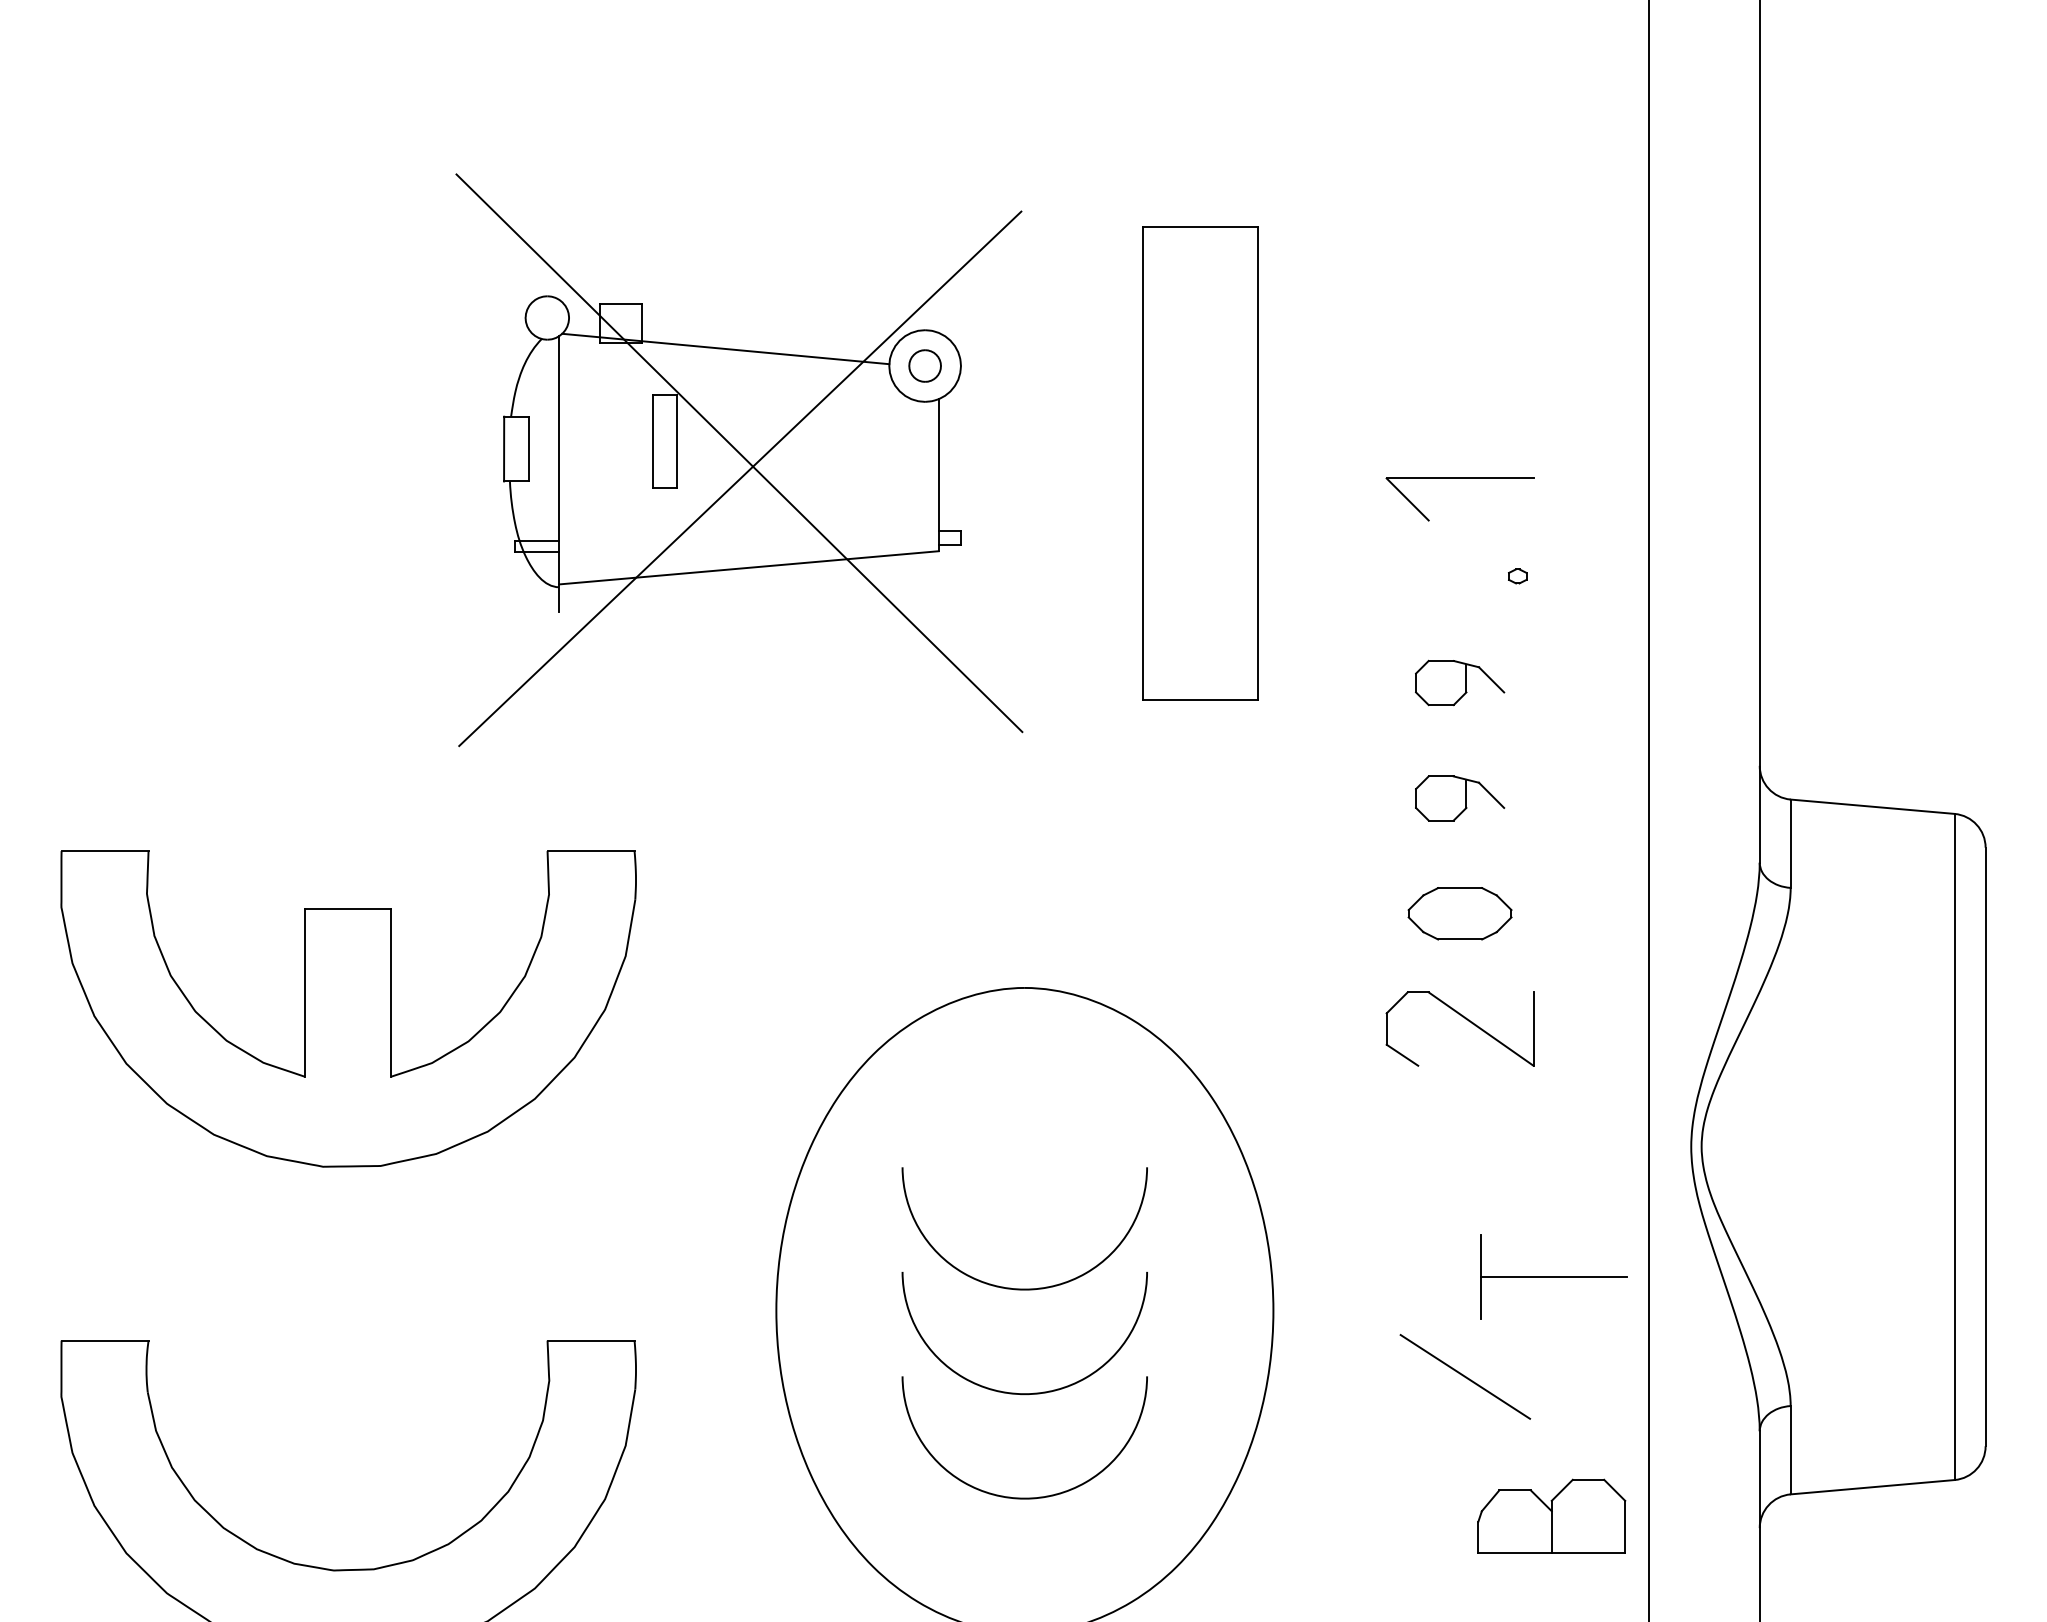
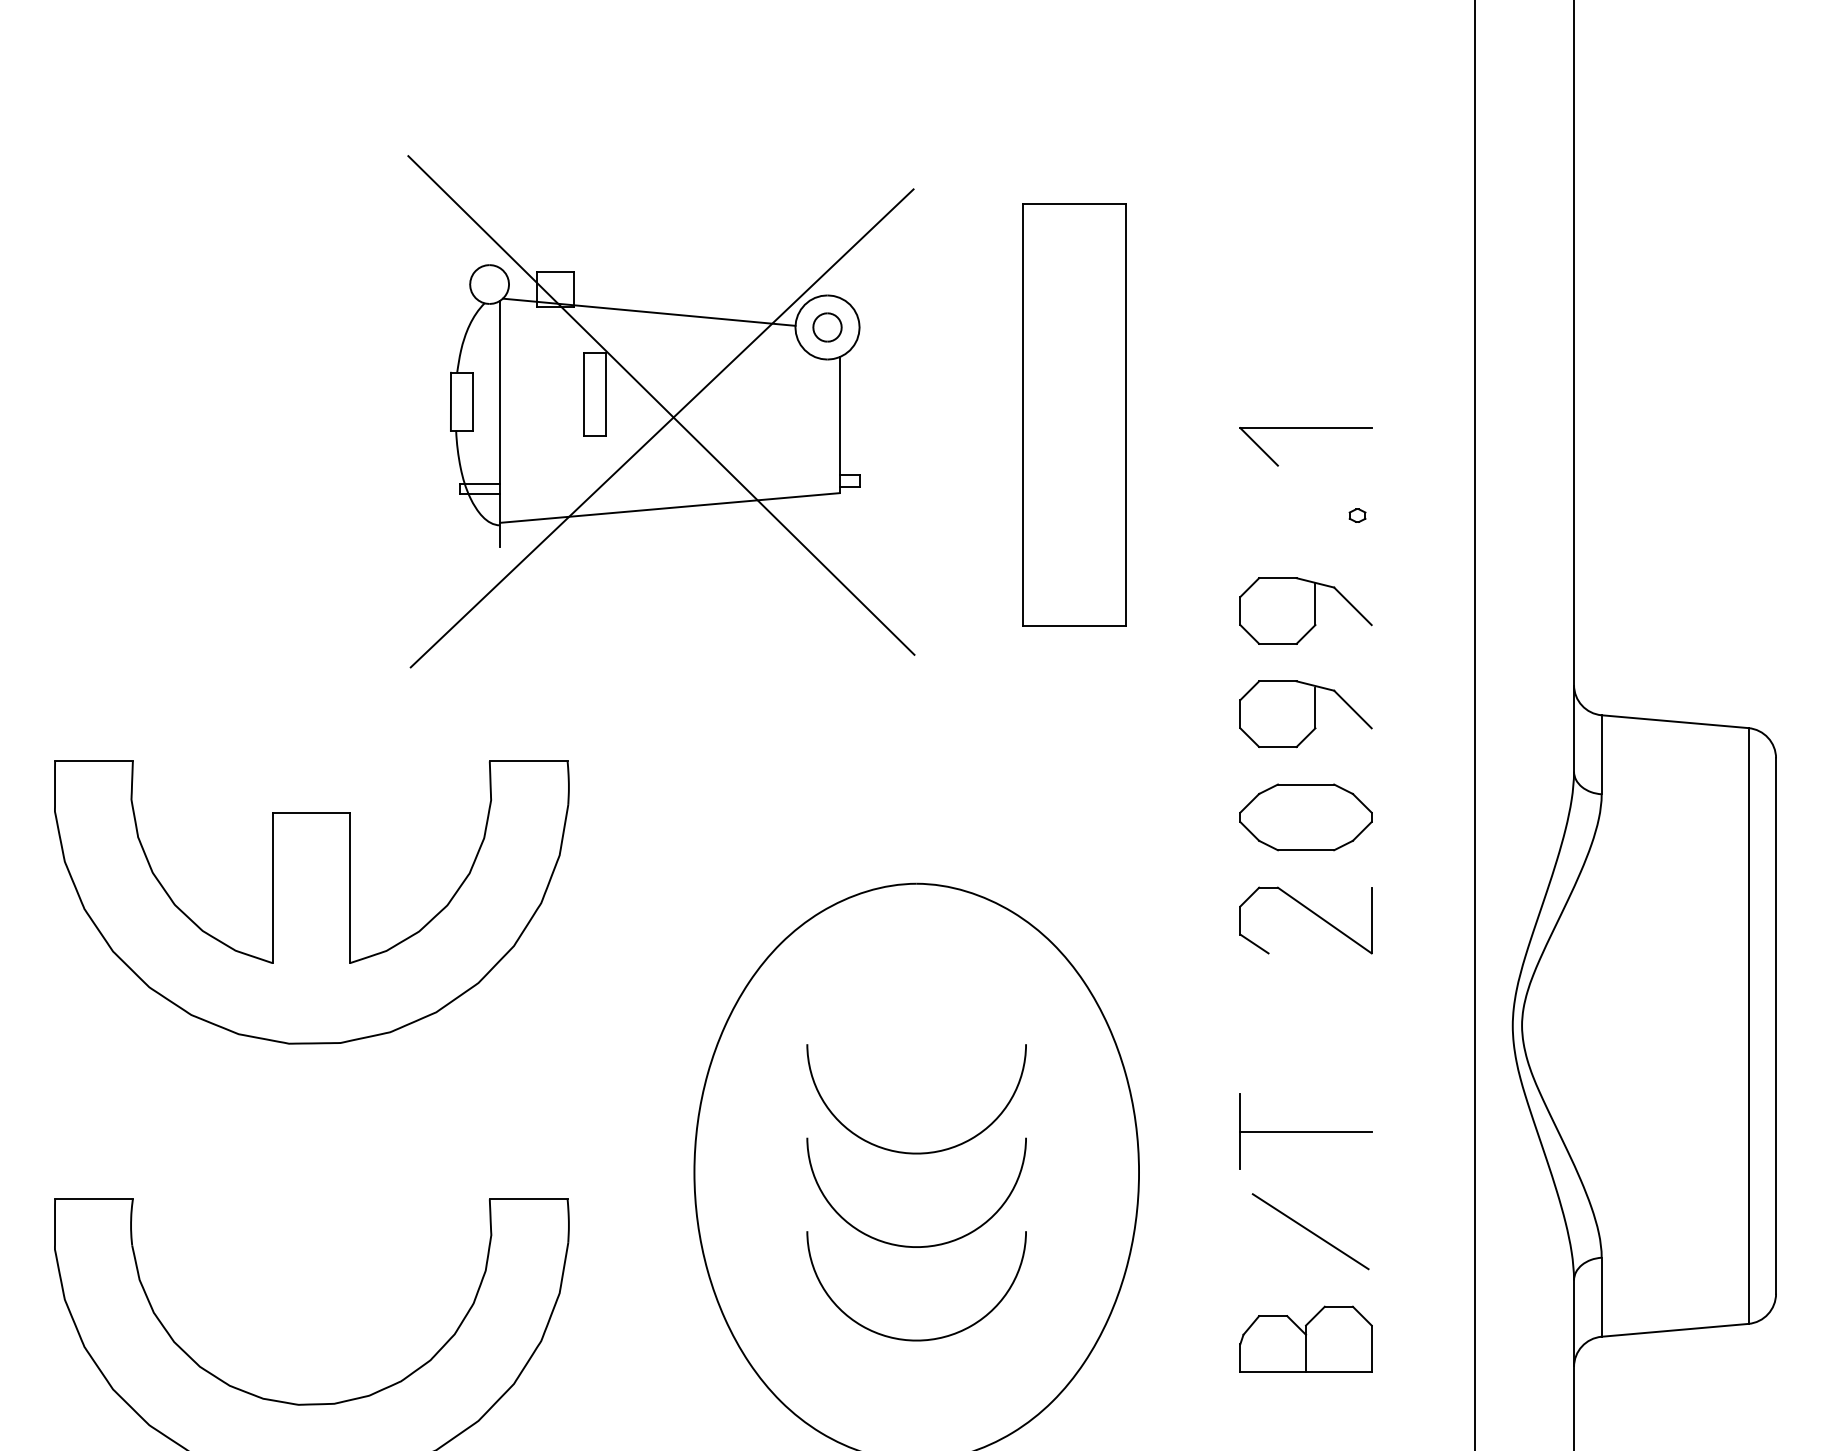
part: (1459, 682) -> (1305, 610), size x1.67
part: (1459, 798) -> (1305, 714), size x1.67
part: (1459, 913) -> (1305, 817), size x1.43
part: (1553, 1277) -> (1305, 1131), moved
part: (1551, 1515) -> (1305, 1338), moved

